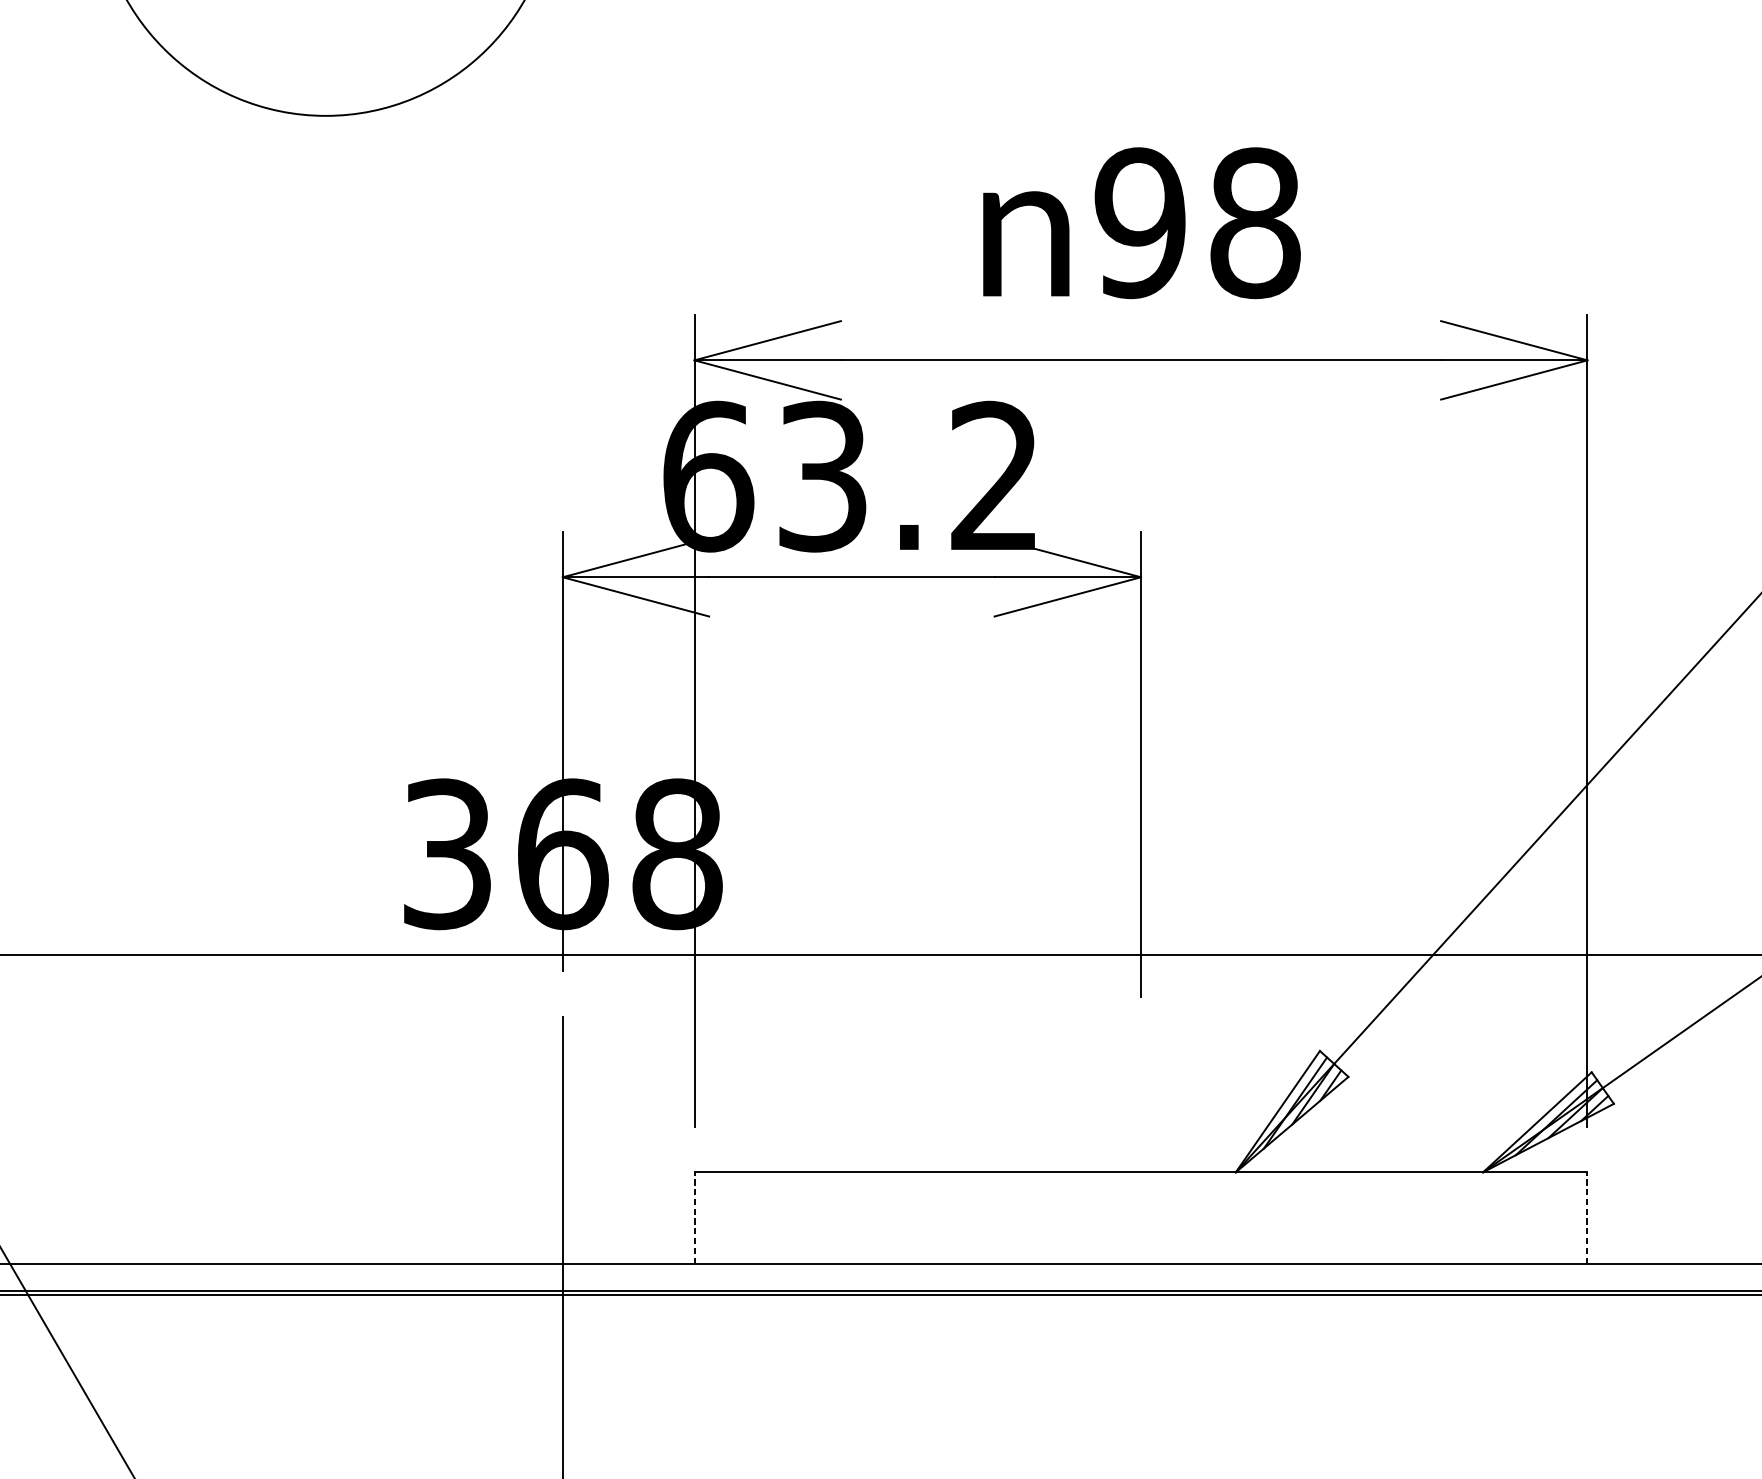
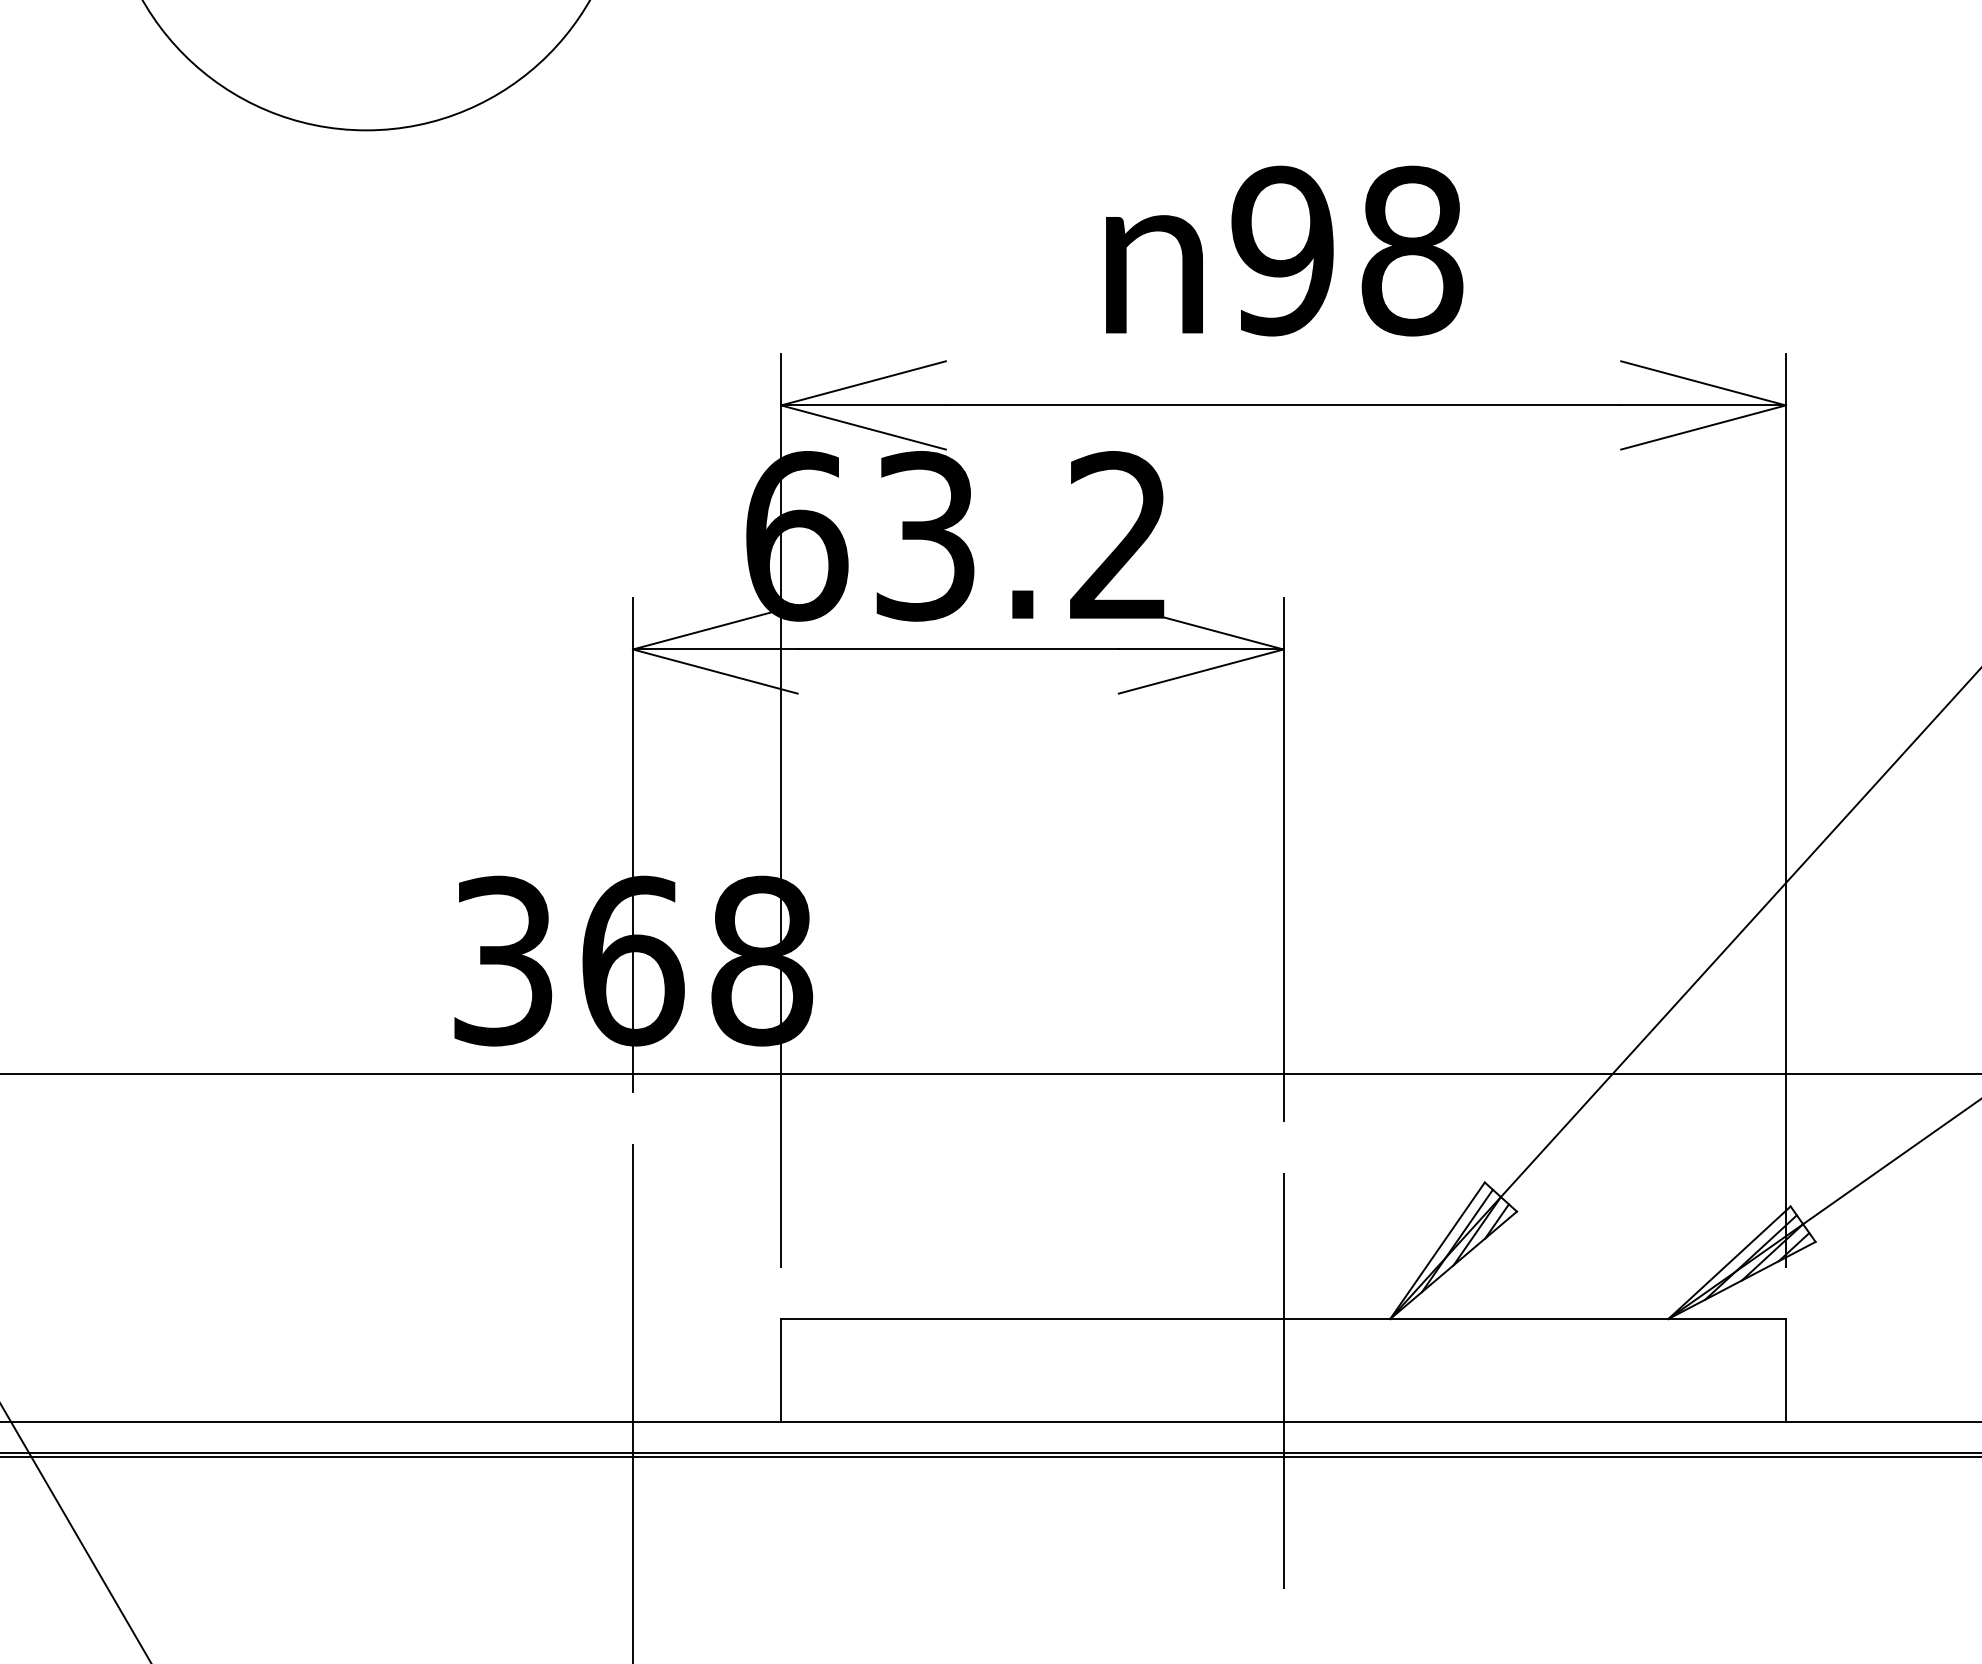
line: (694, 1217) -> (781, 1369), dashed -> solid
line: (1587, 1217) -> (1785, 1369), dashed -> solid
line: (1140, 1227) -> (1283, 1380), added

